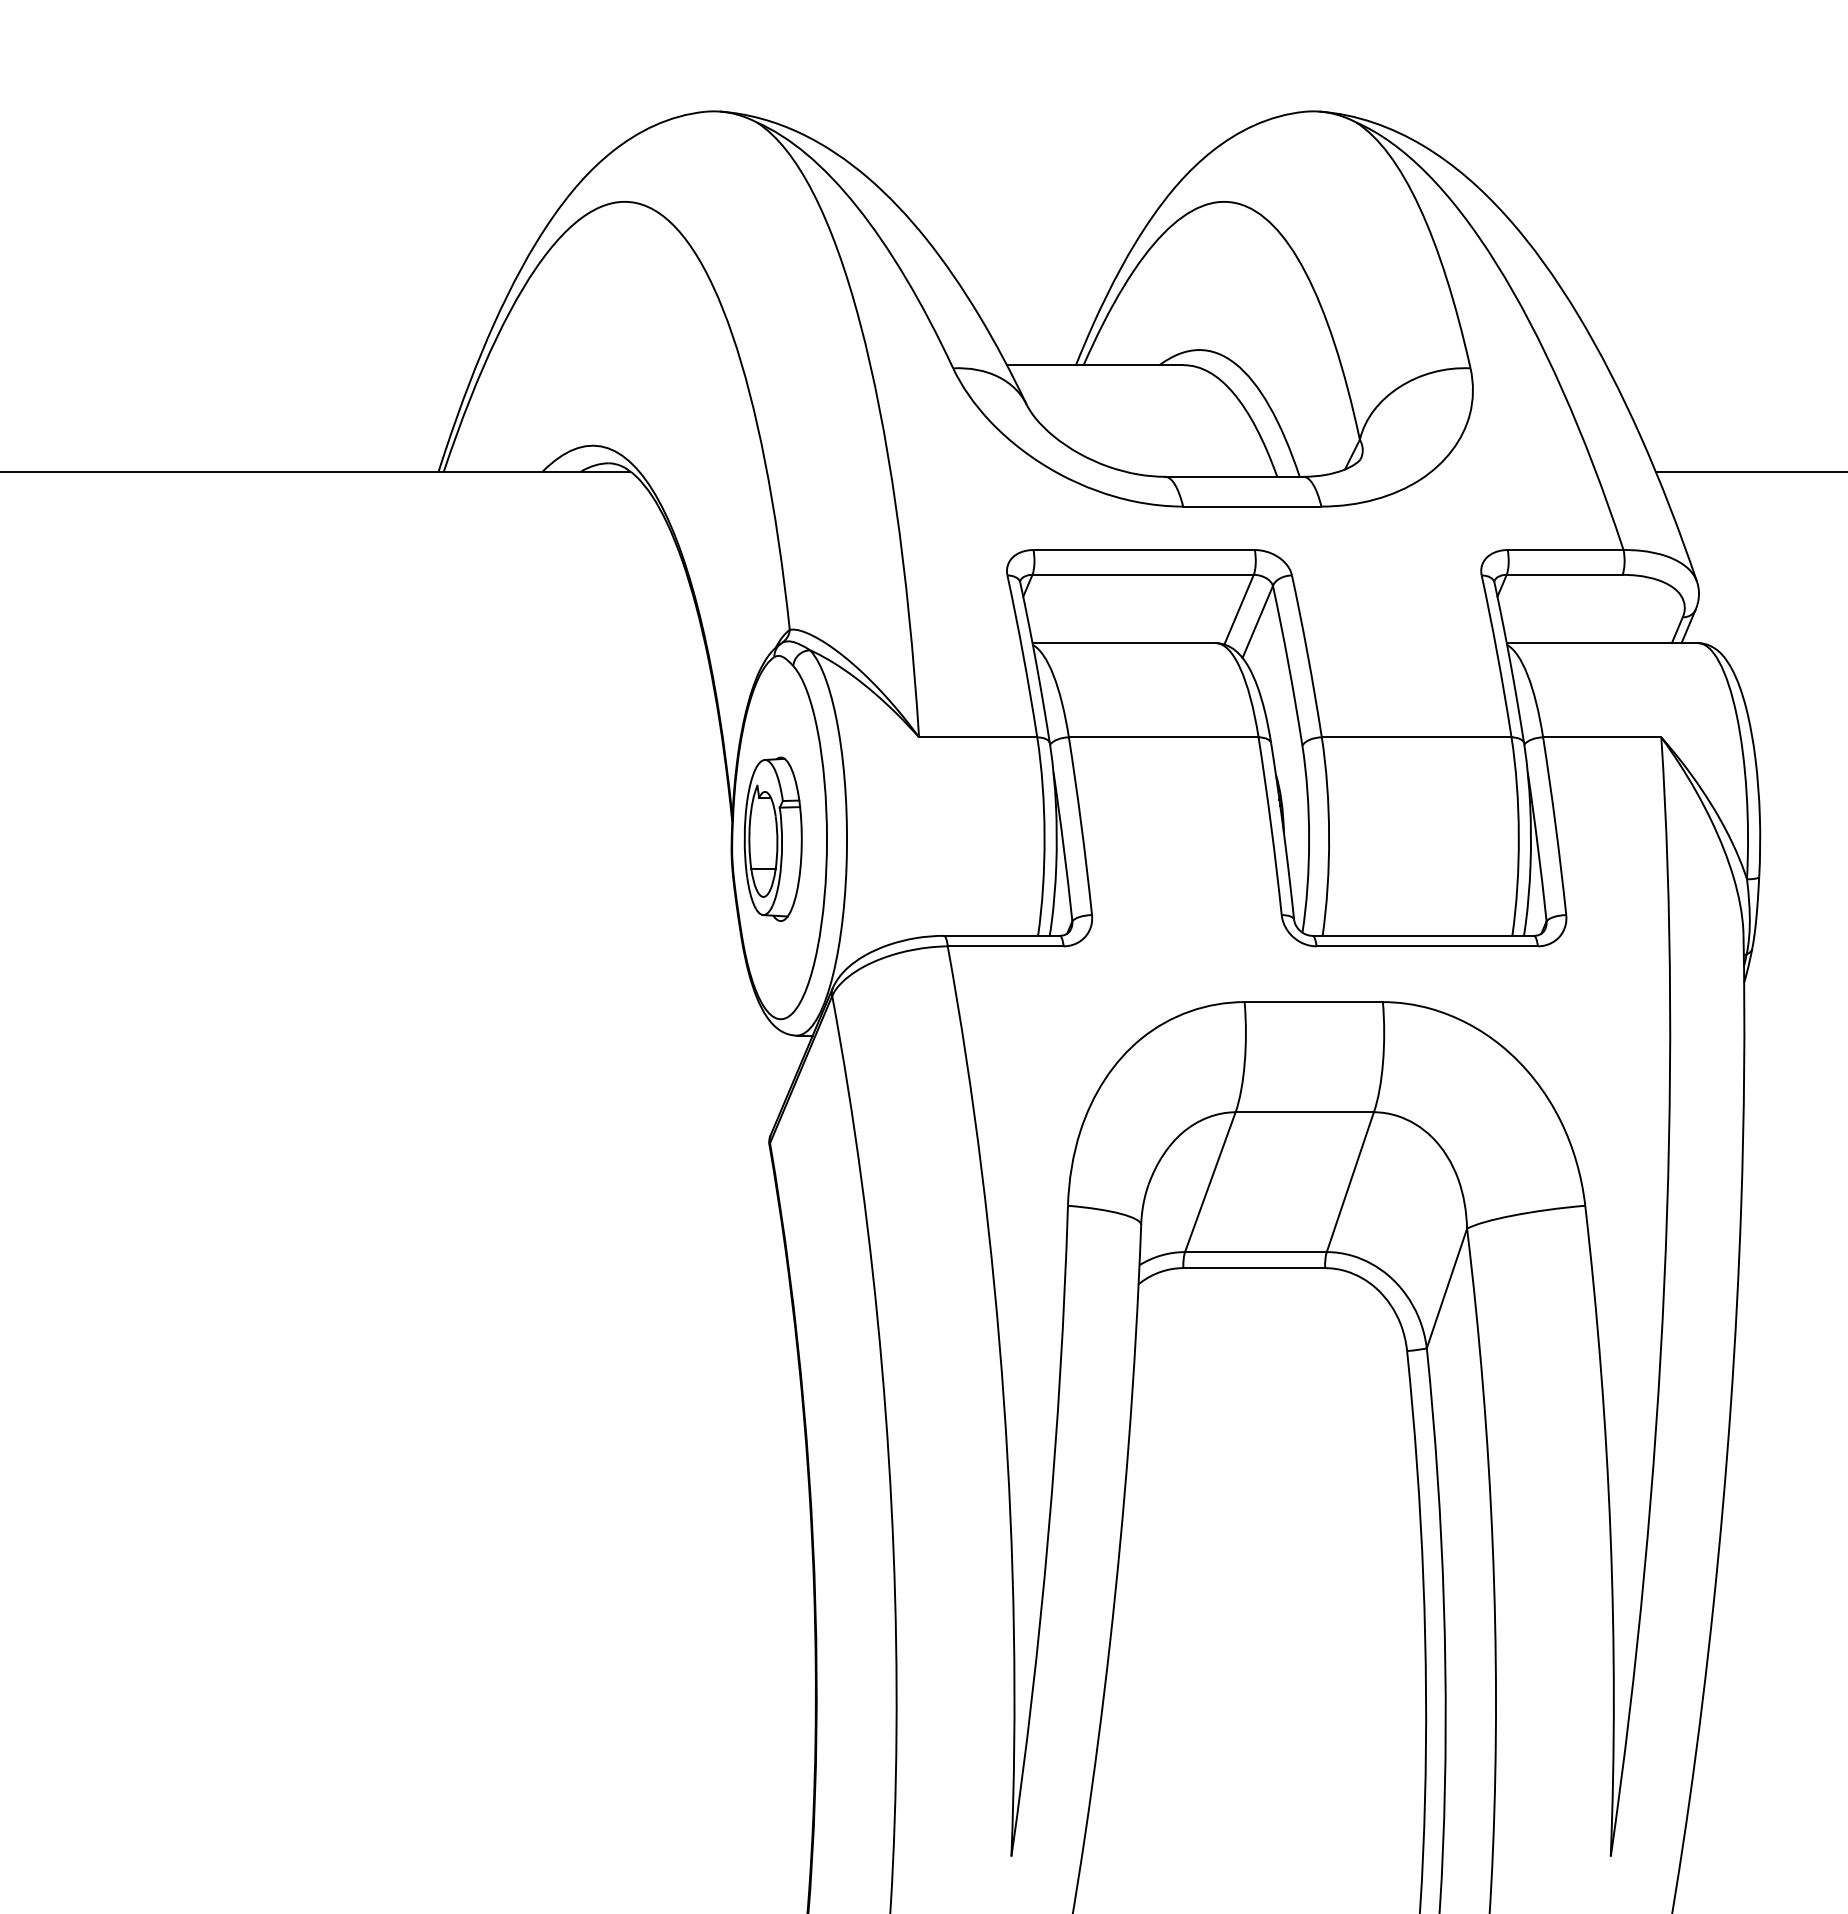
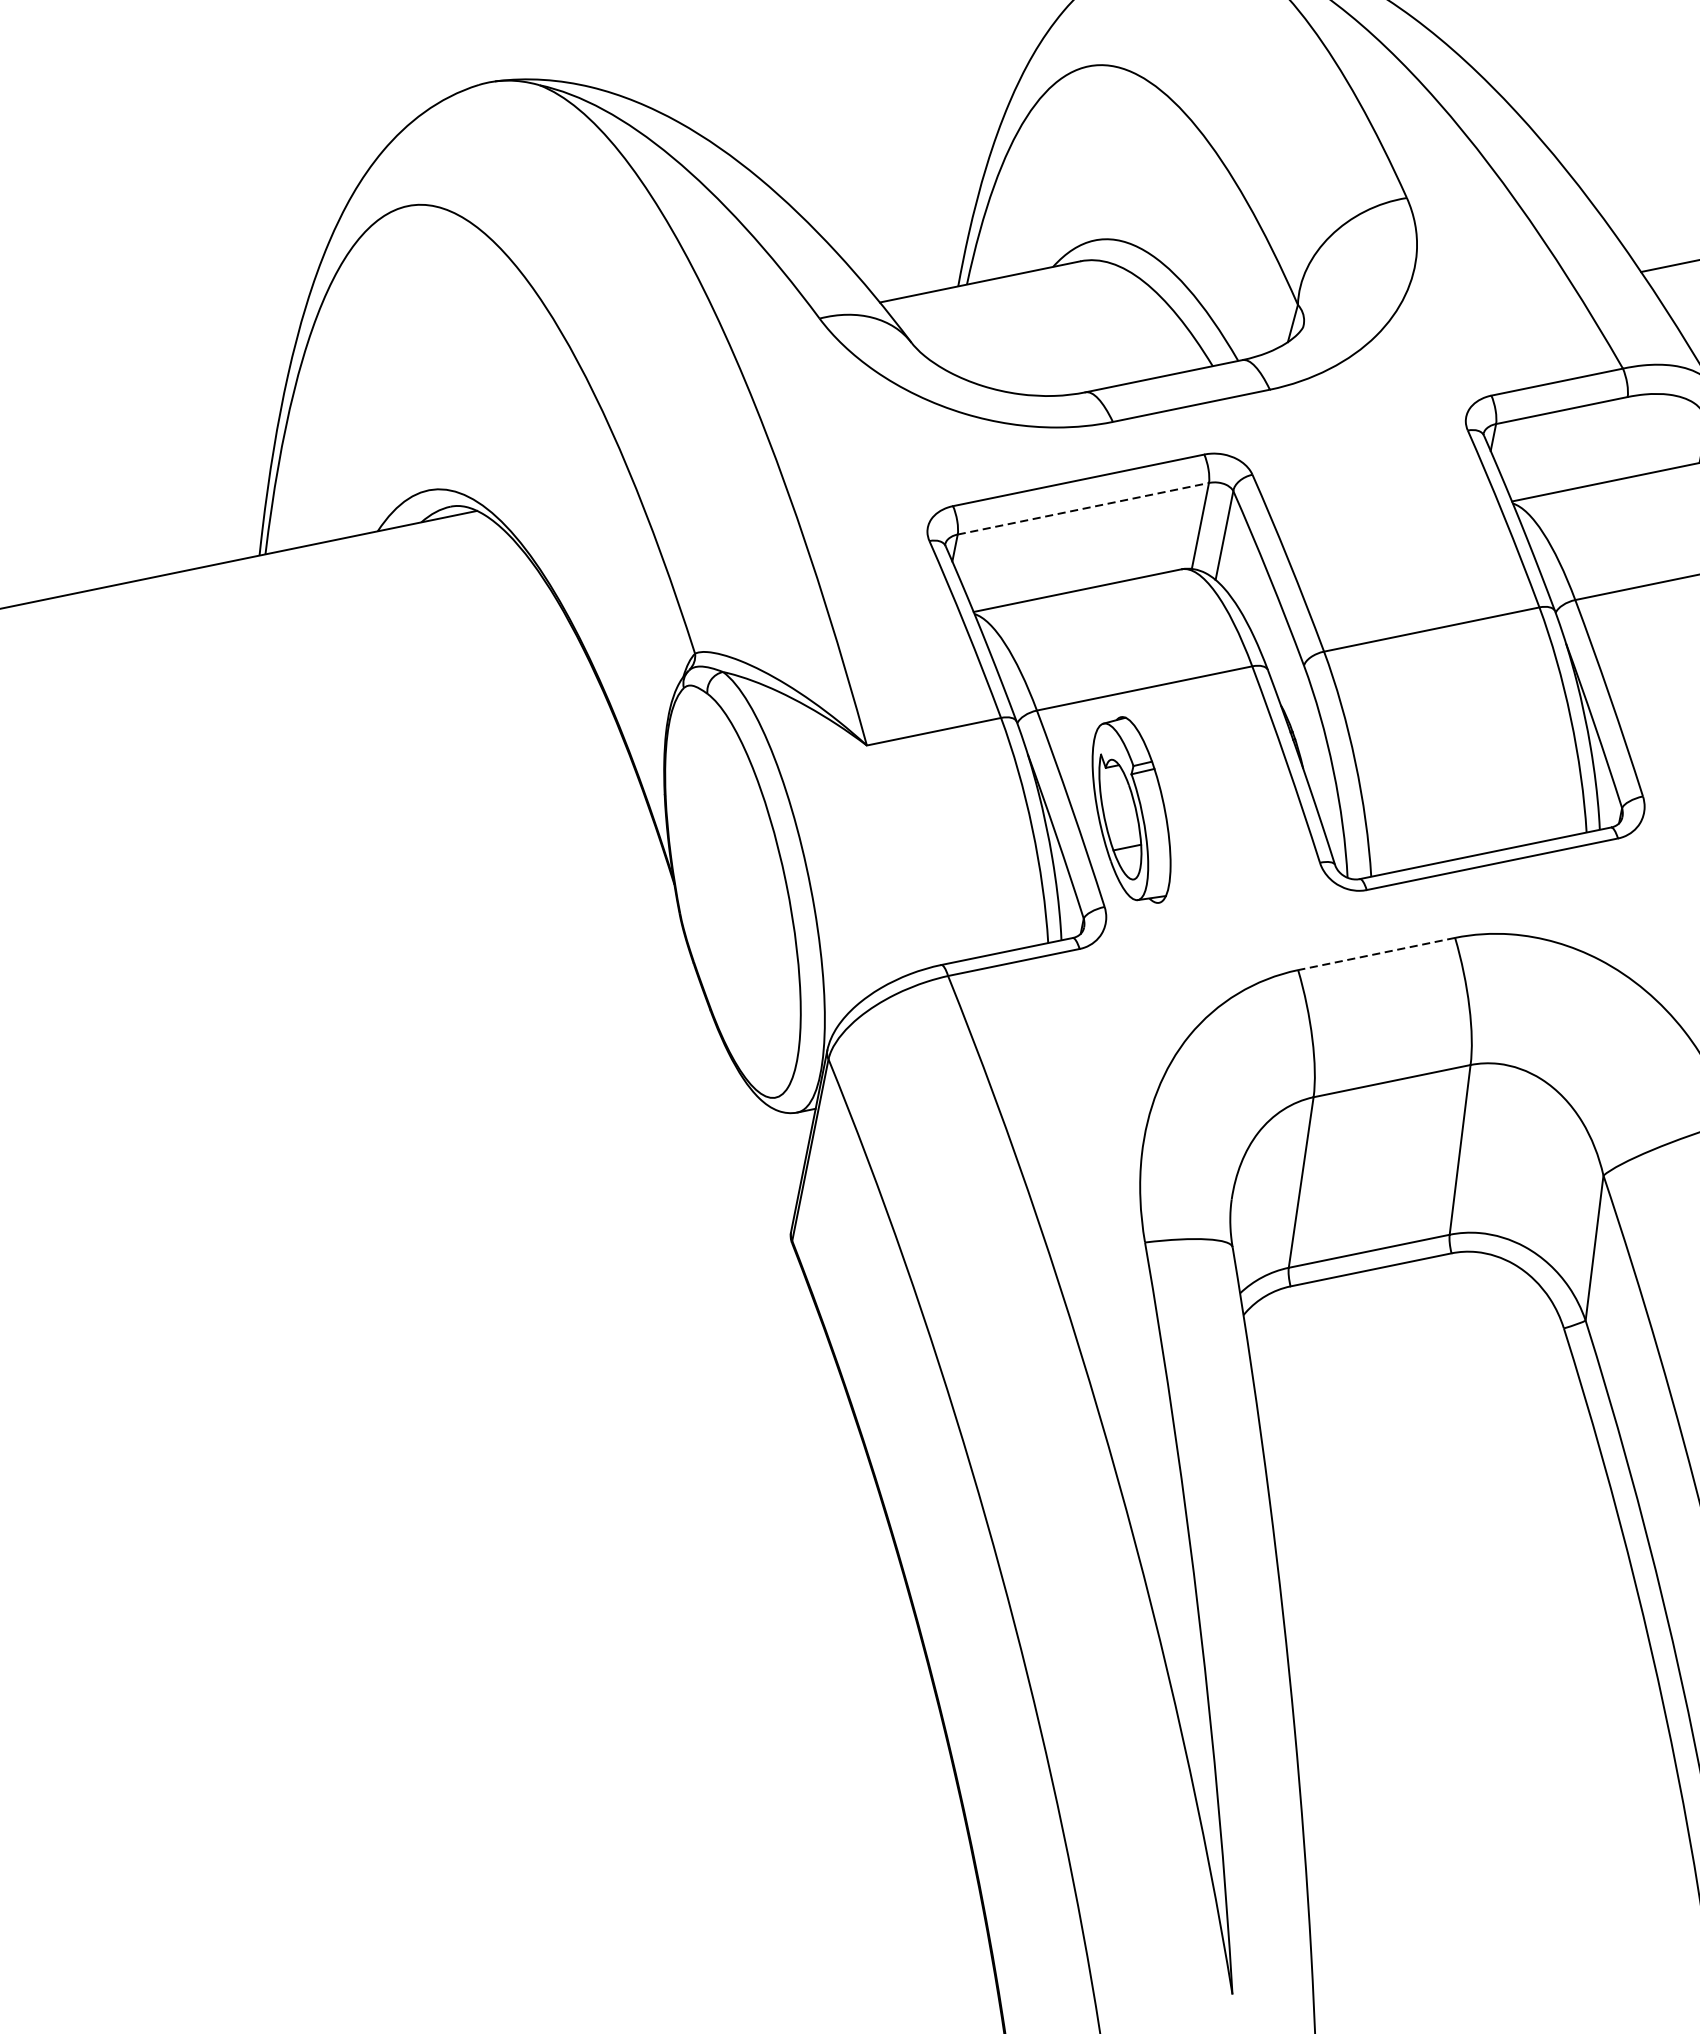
line: (1143, 574) -> (1083, 508), solid -> dashed
part: (772, 838) -> (1130, 811), moved
line: (1313, 1002) -> (1376, 954), solid -> dashed

